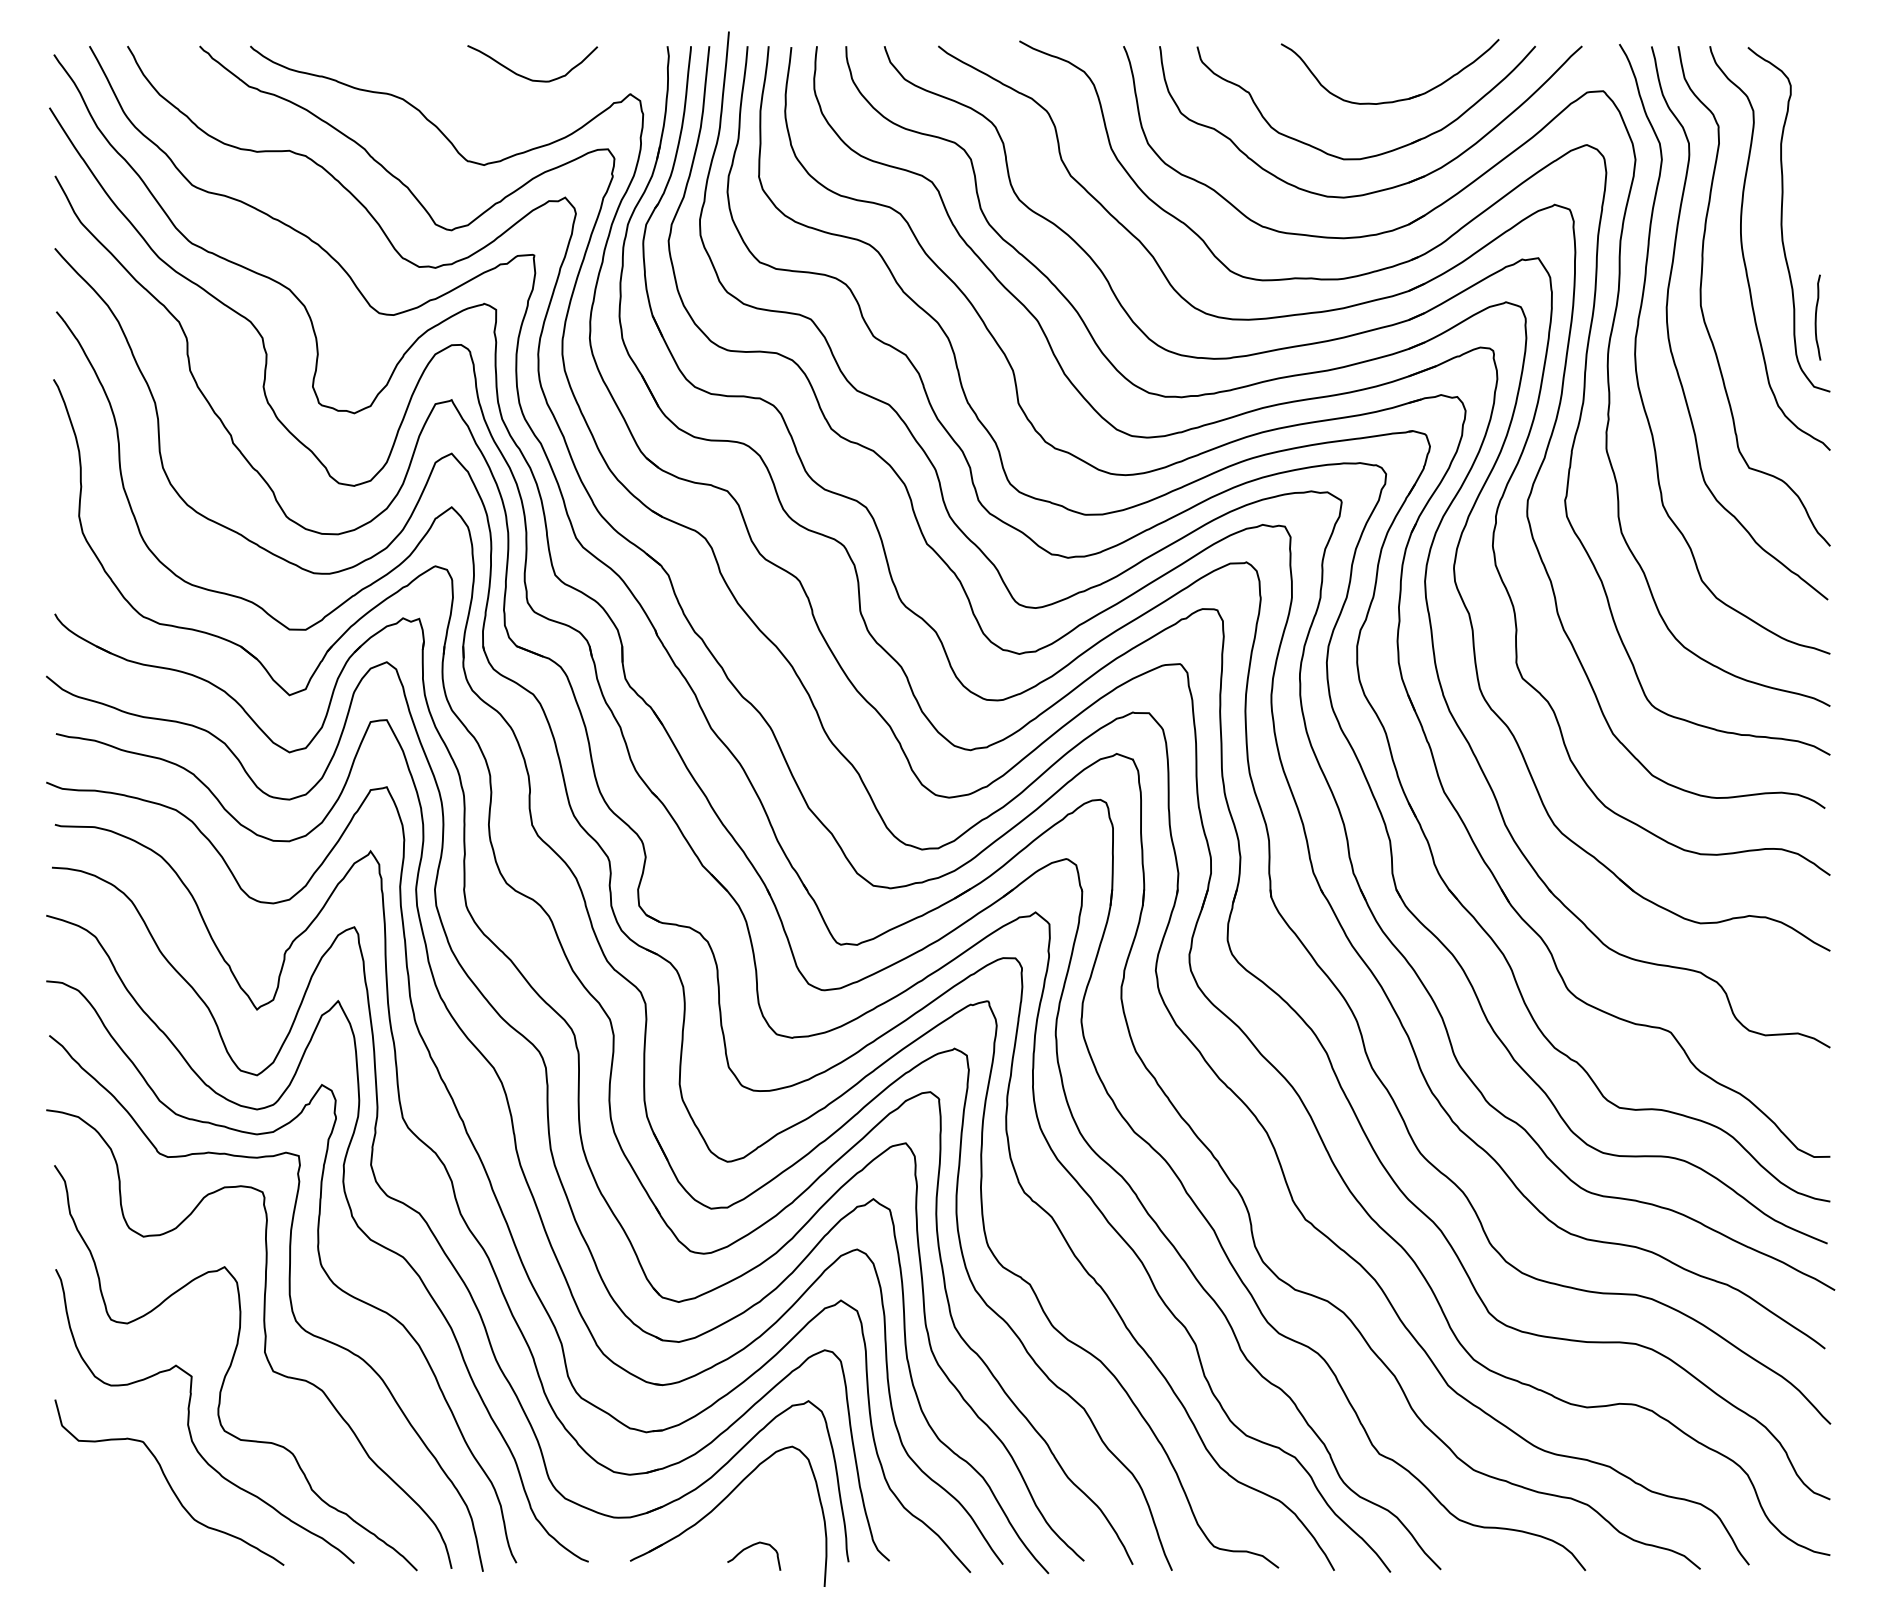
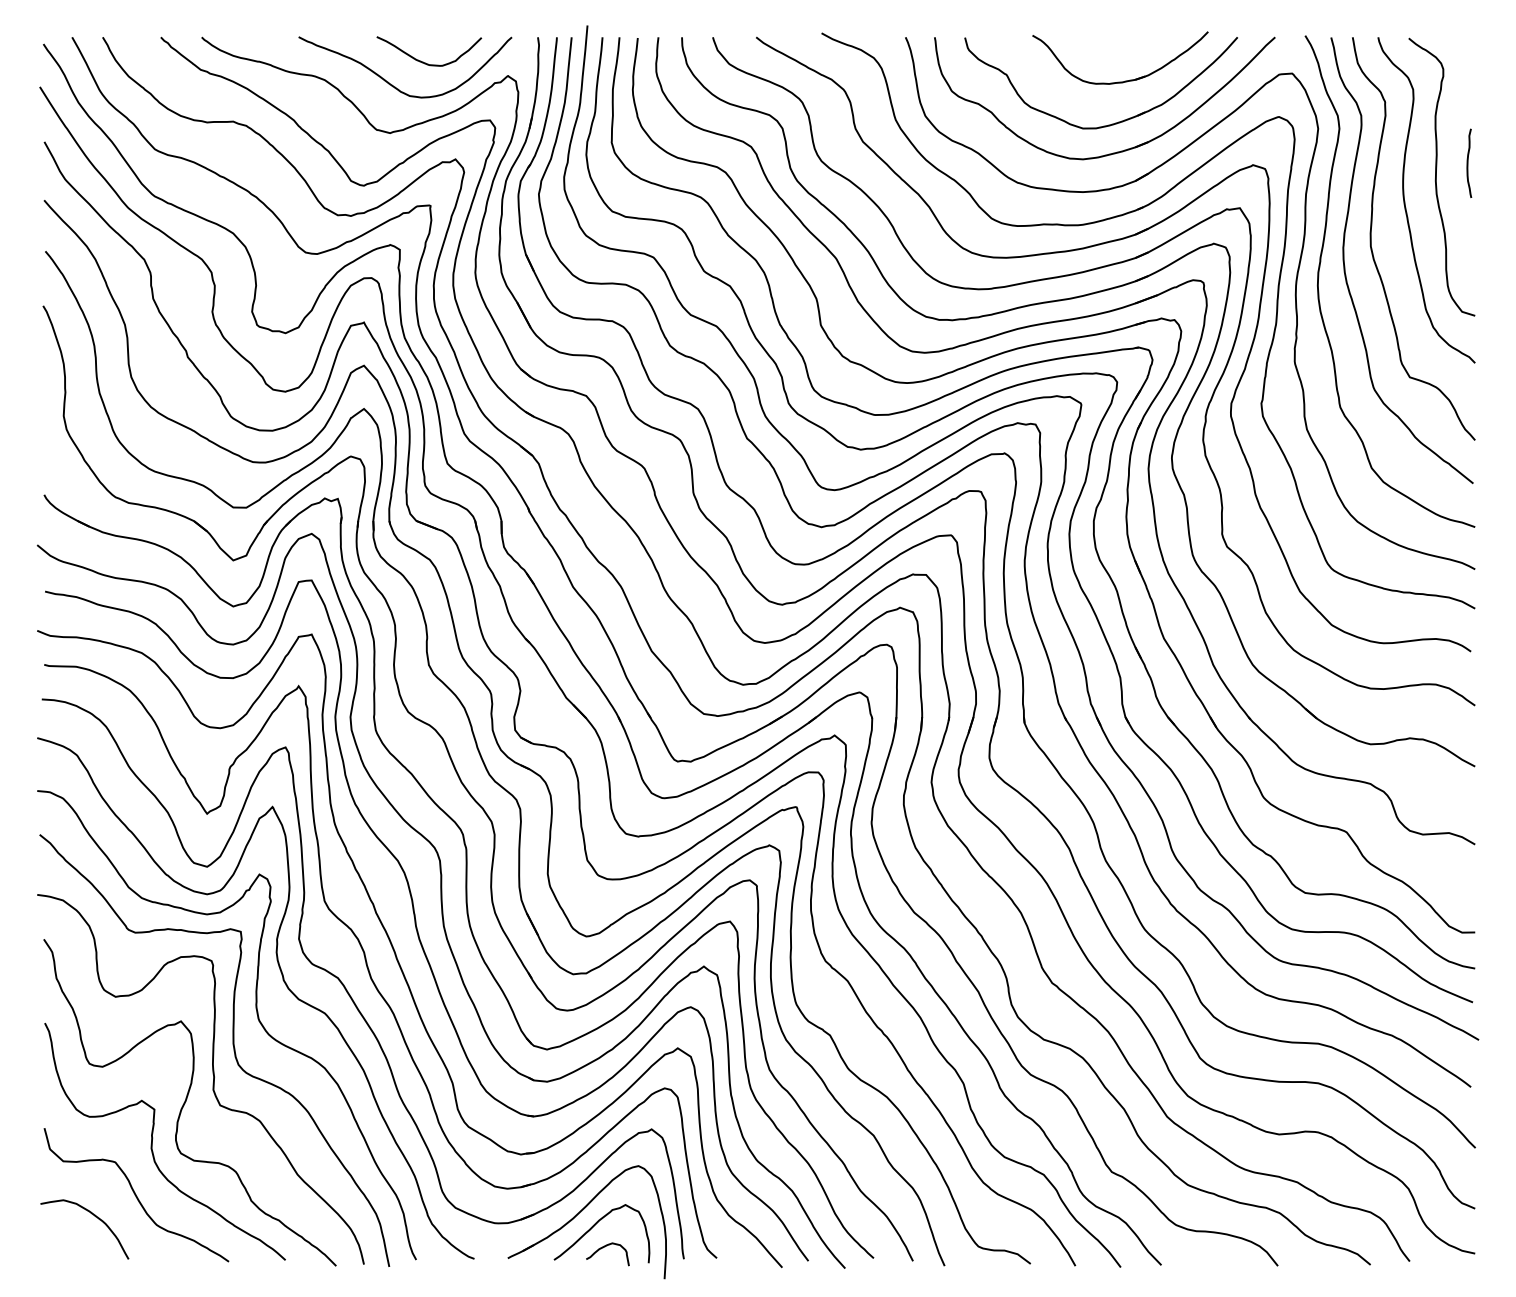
curve: (487, 105) -> (392, 85), added
curve: (1816, 317) -> (1468, 163), moved
curve: (116, 1508) -> (93, 1215), added
curve: (737, 1521) -> (594, 1226), added

